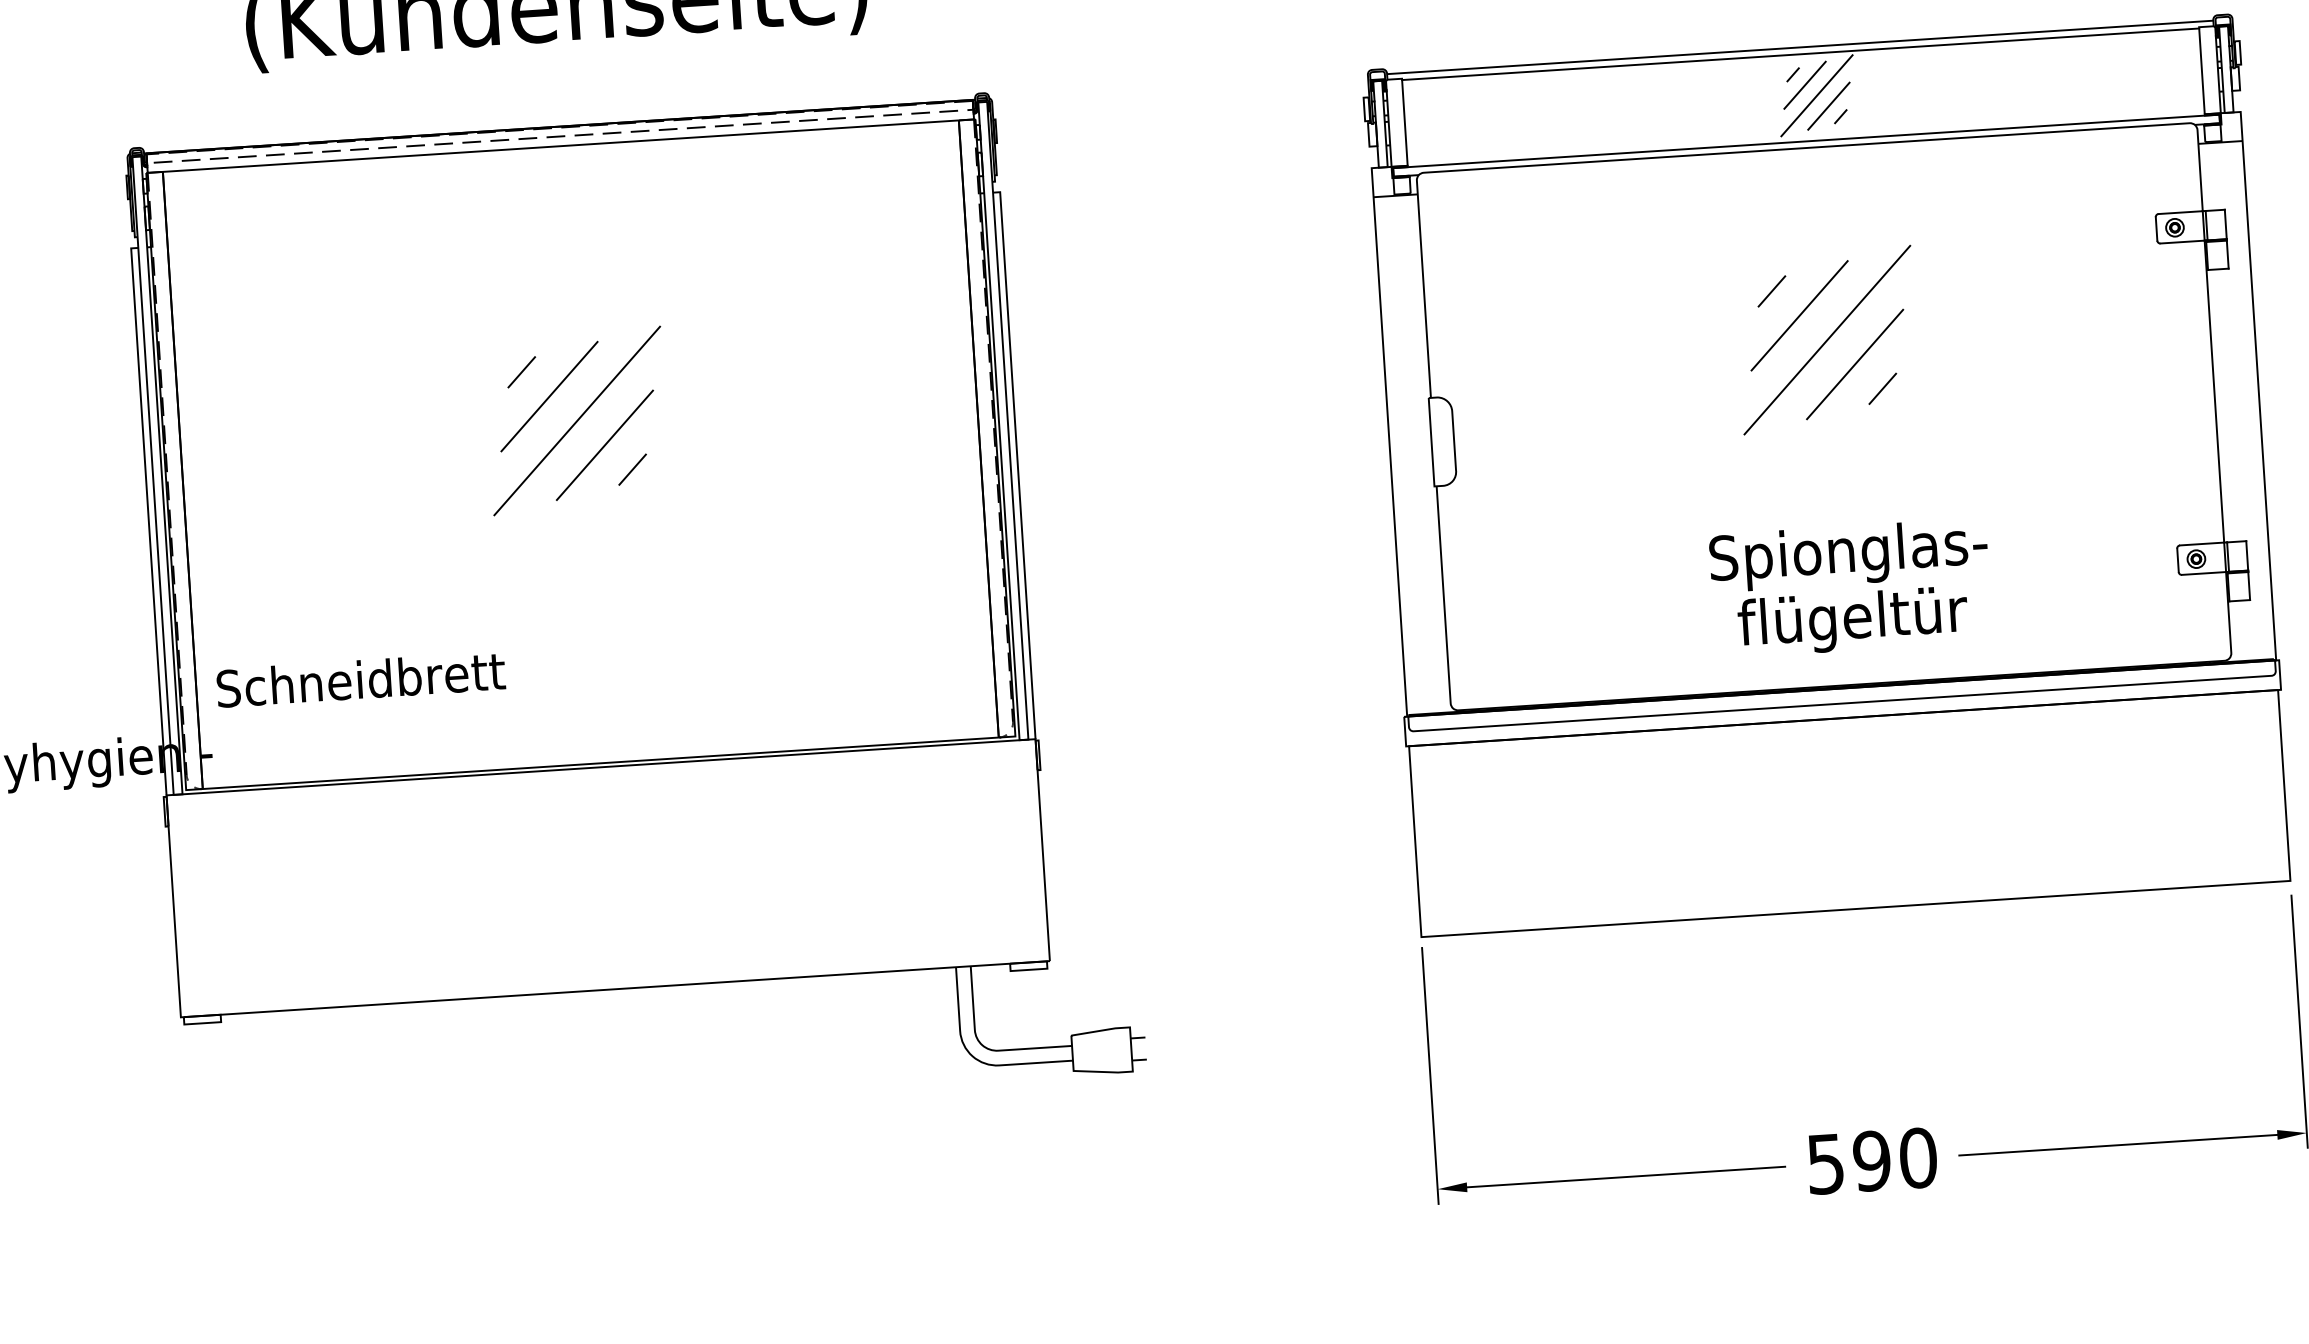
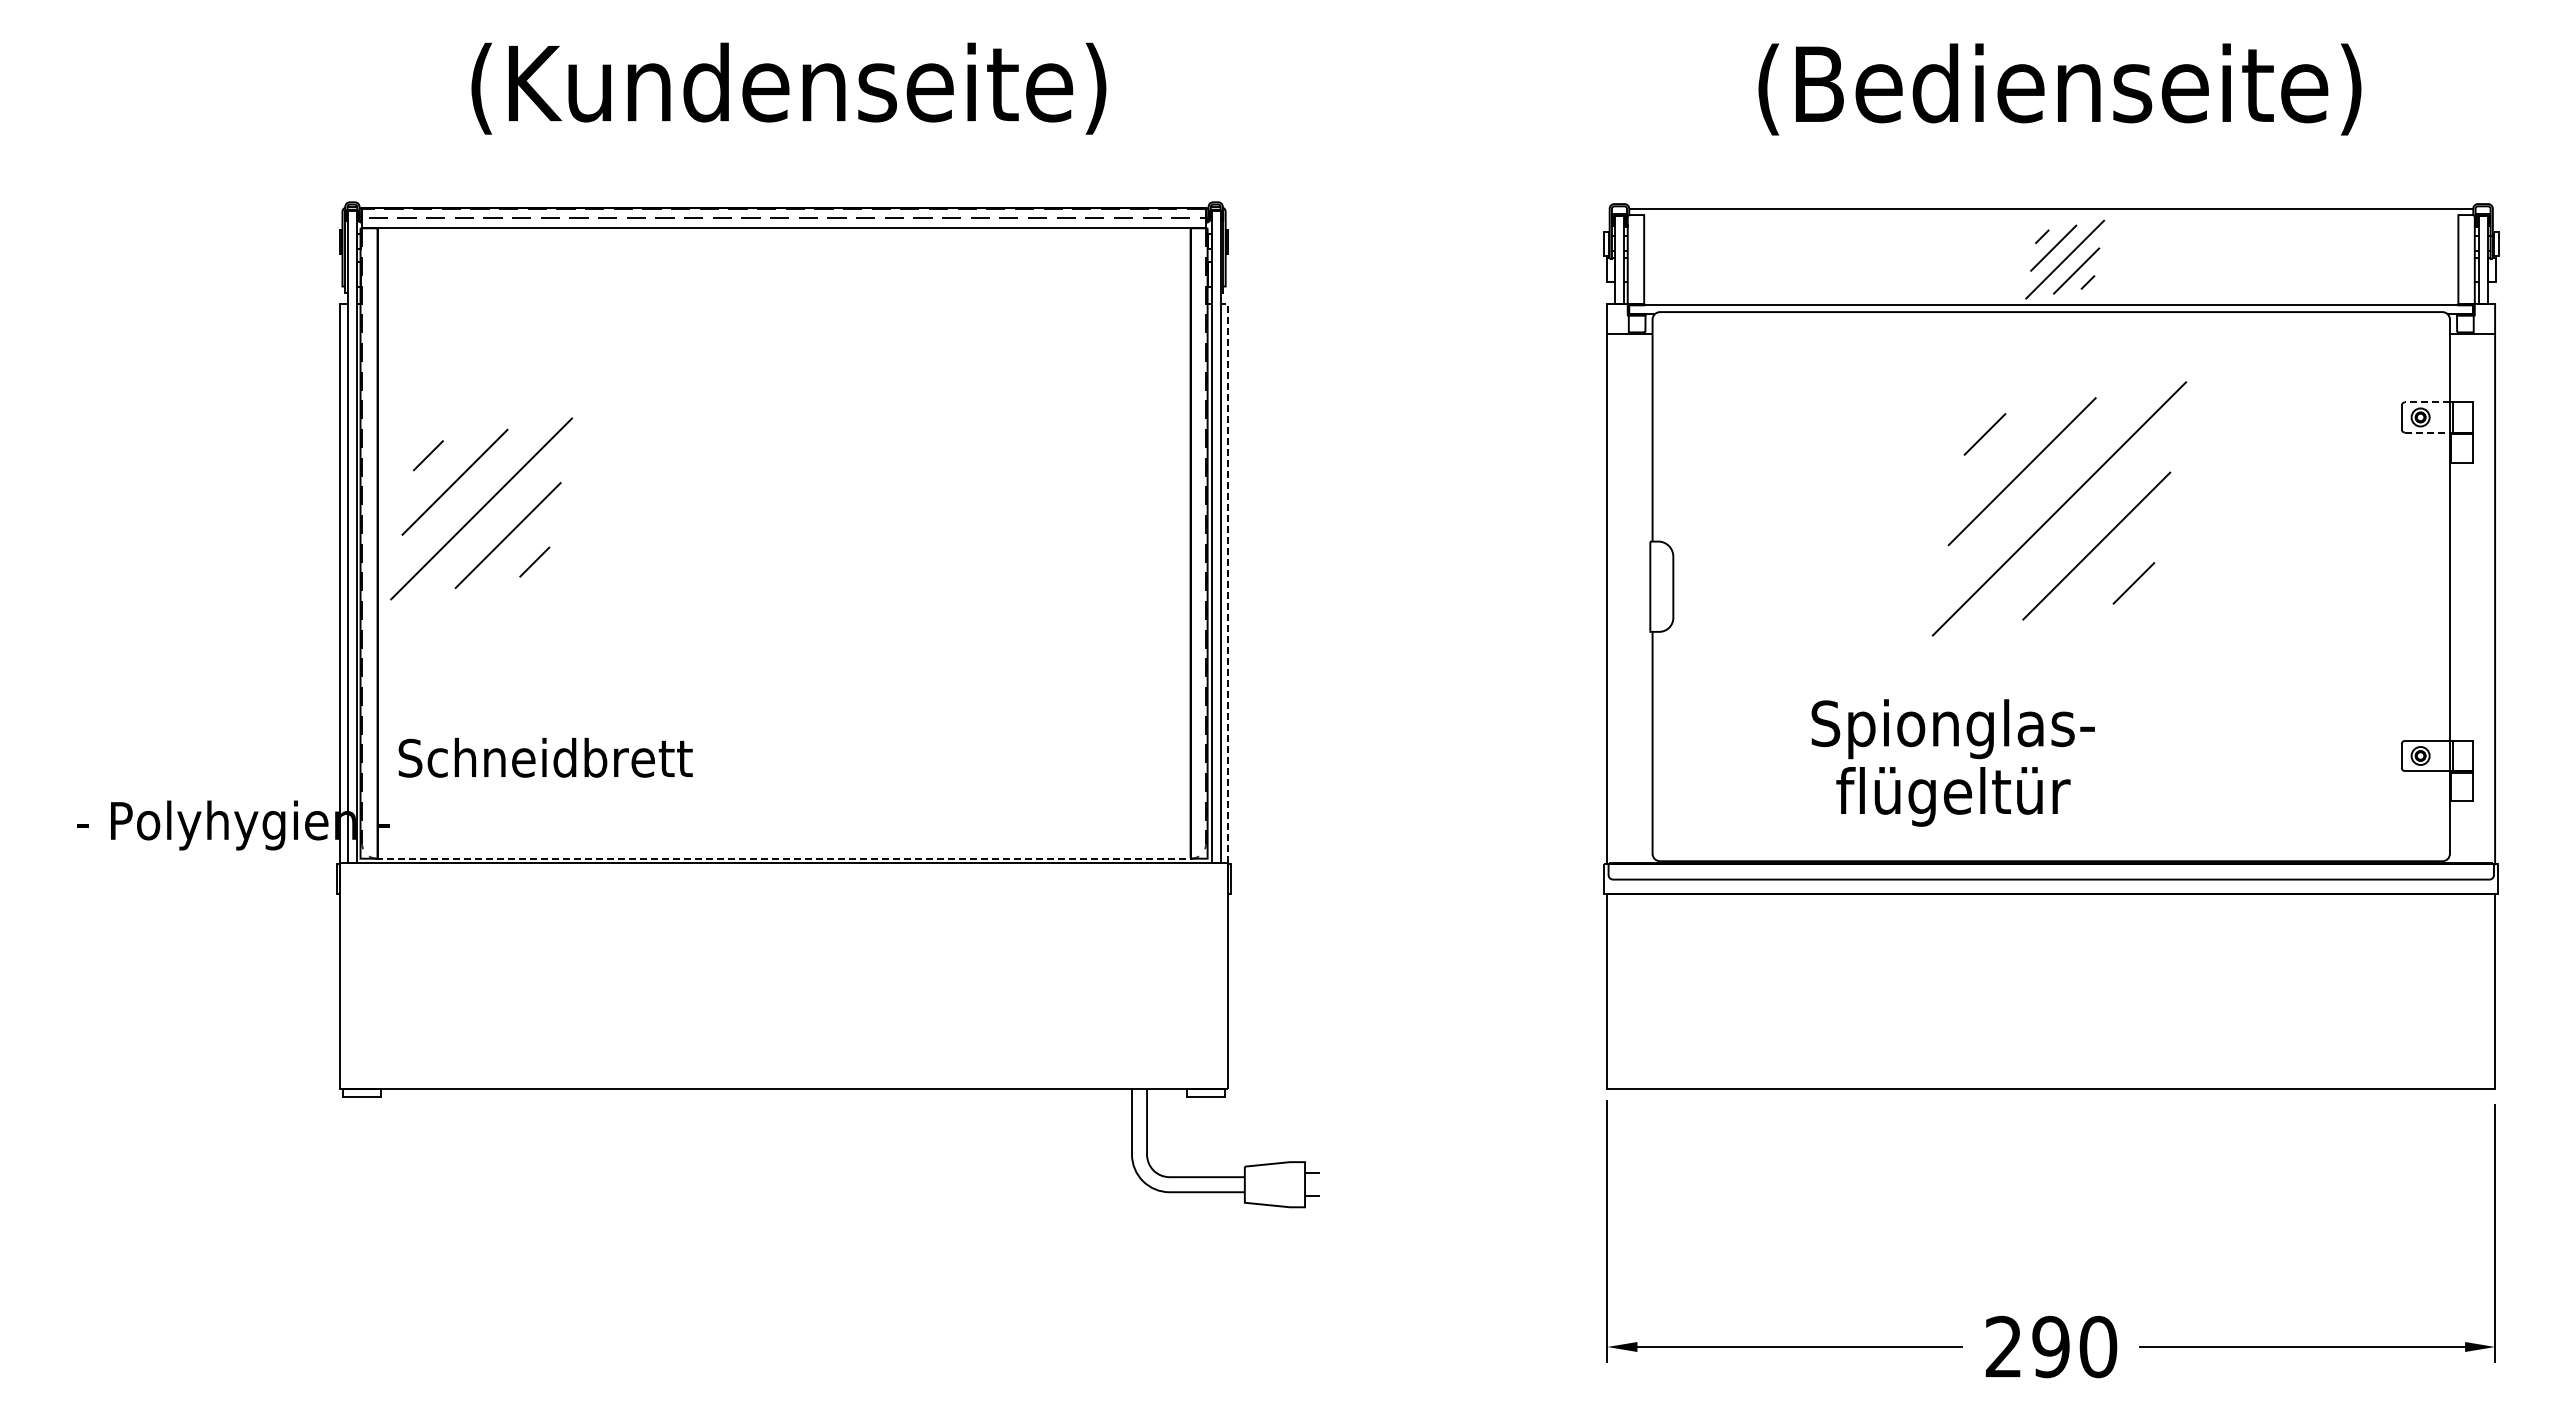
line: (1800, 54) -> (2051, 216), removed
line: (2180, 212) -> (2427, 402), solid -> dashed
line: (2182, 242) -> (2427, 432), solid -> dashed
part: (1827, 339) -> (2059, 508), size x1.4
part: (577, 420) -> (481, 508), moved
line: (1017, 460) -> (1227, 578), solid -> dashed
text: (1850, 587) -> (1952, 762), moved
line: (601, 763) -> (784, 858), solid -> dashed
text: (1825, 1163) -> (2003, 1346), 590 -> 290

